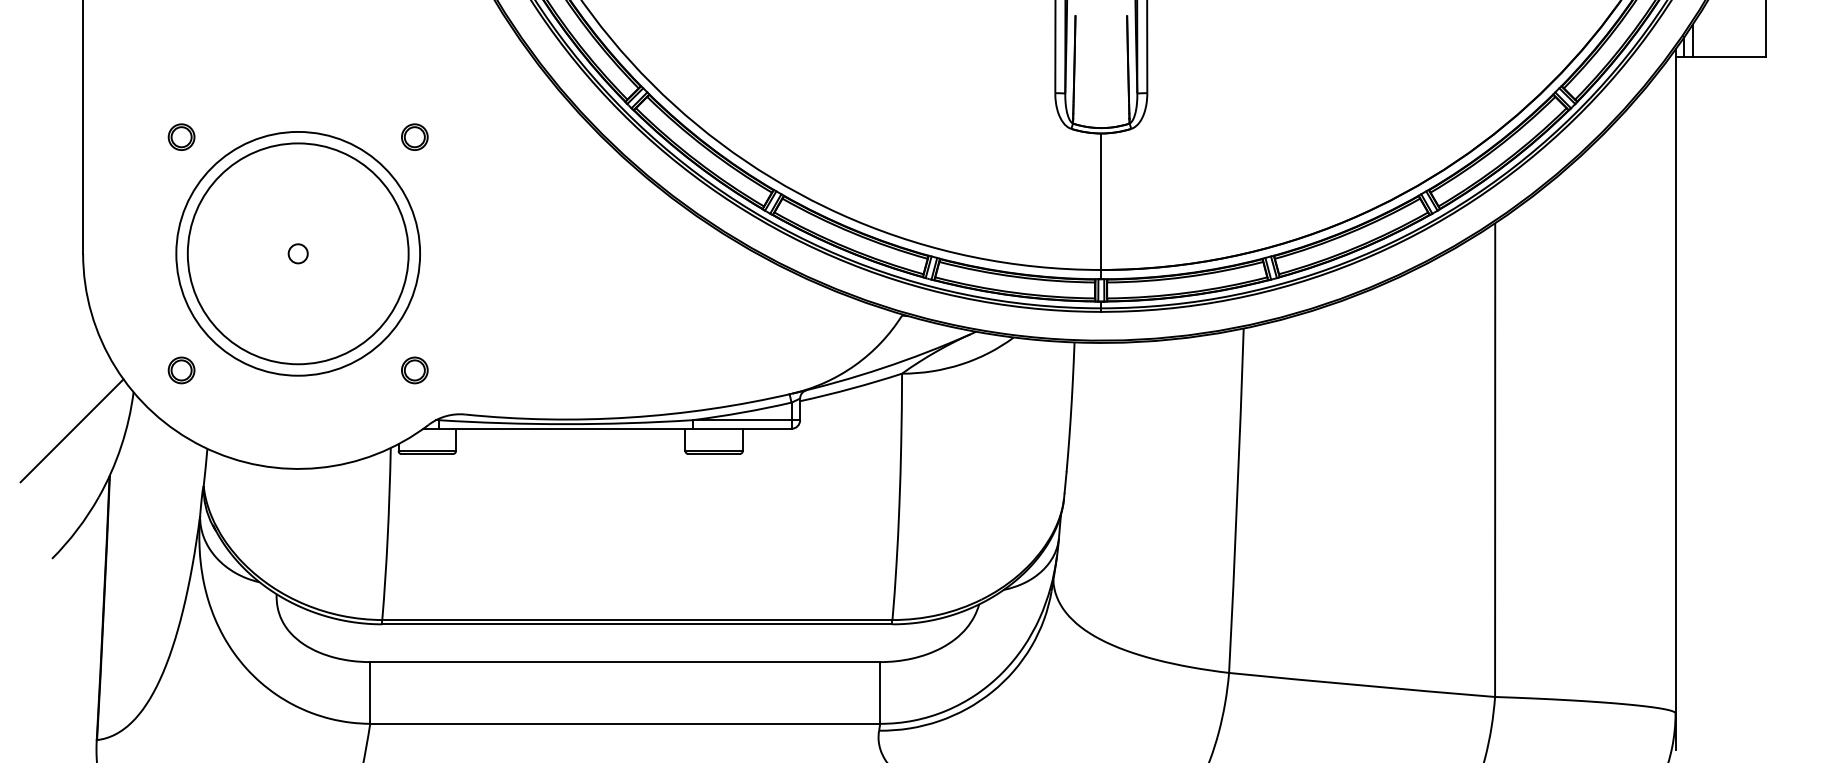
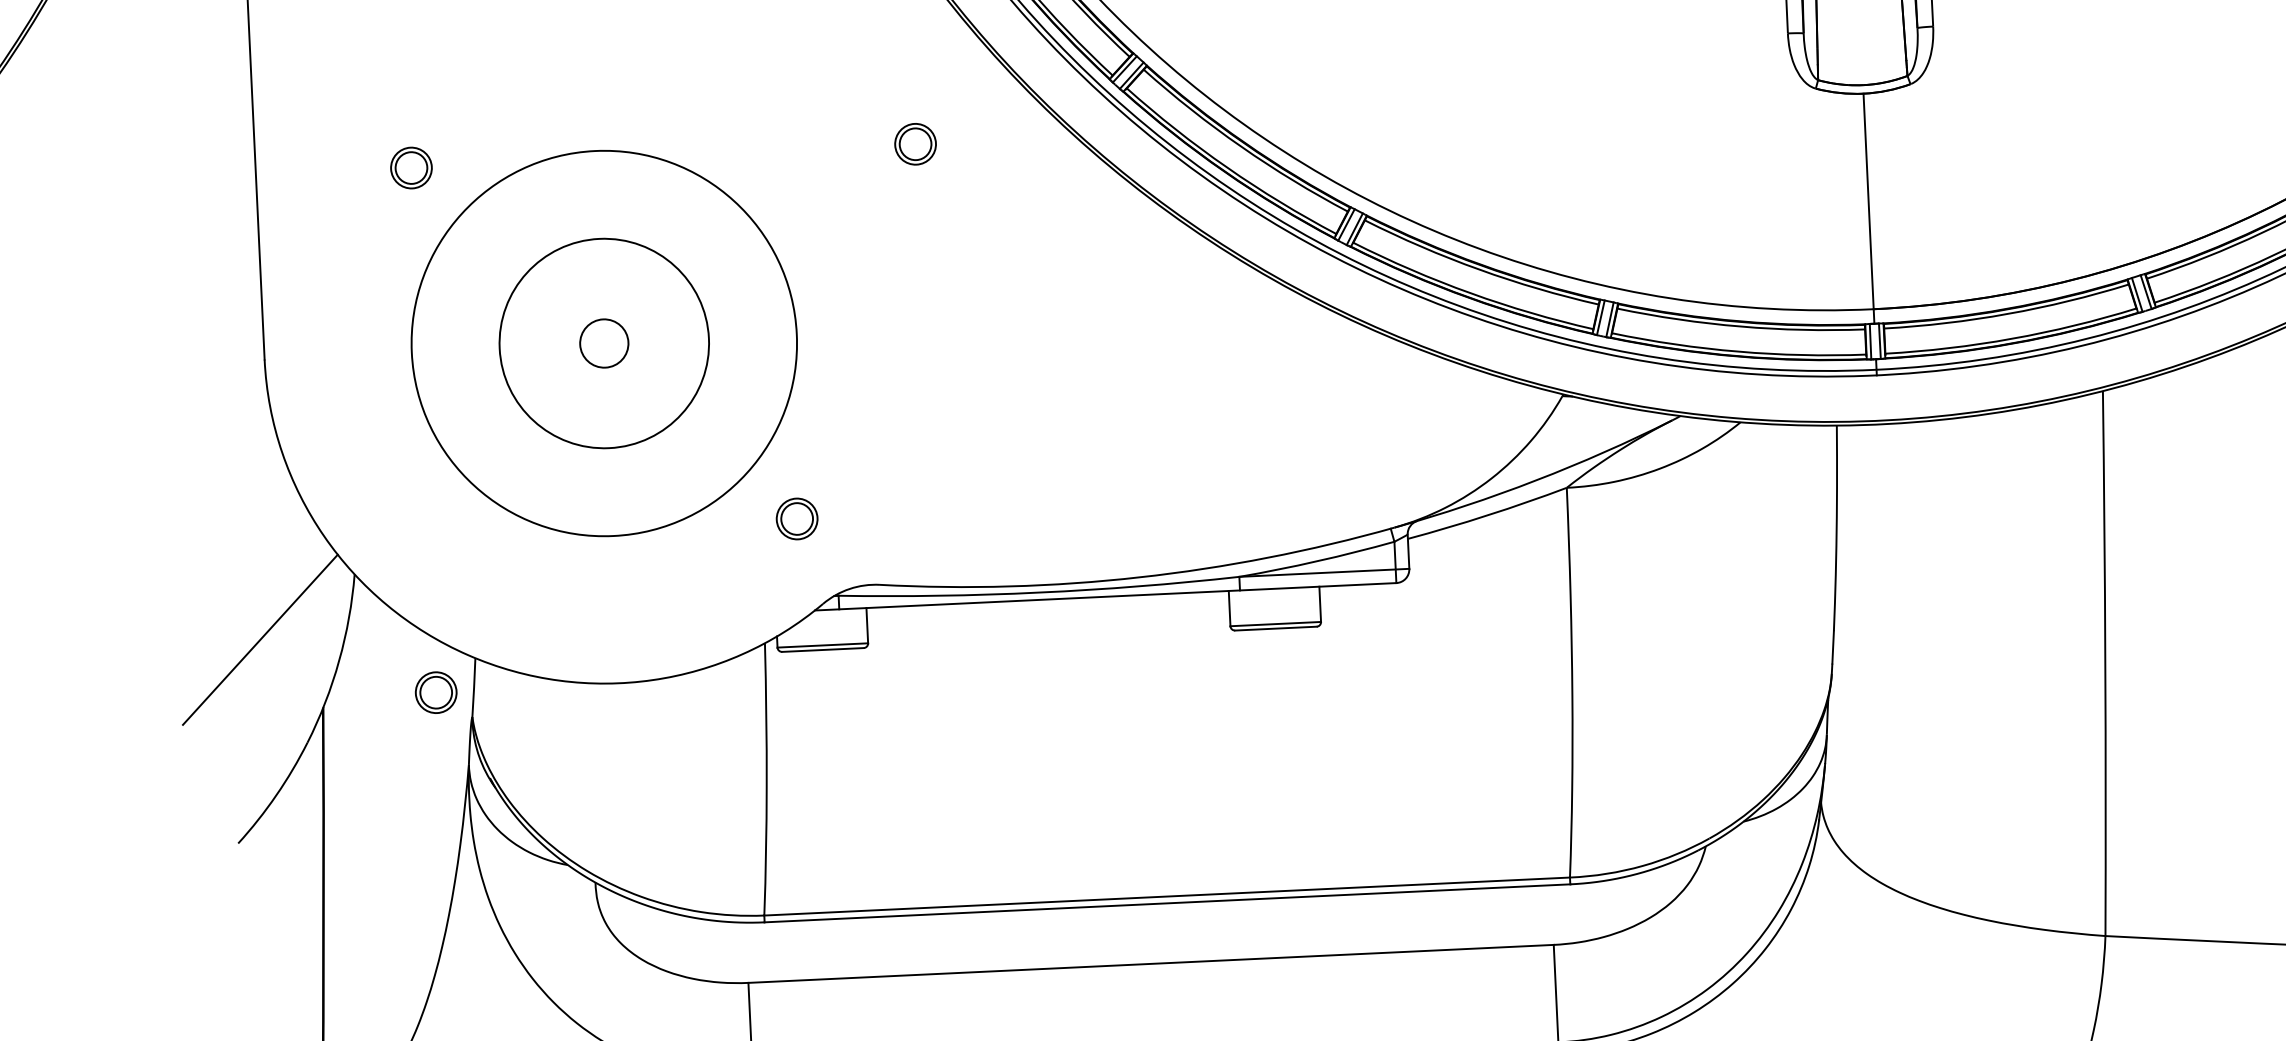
part: (414, 136) -> (914, 143), moved
circle: (297, 253) -> (603, 343), size x0.6
circle: (297, 253) -> (603, 343), size x1.6
part: (181, 370) -> (436, 692), moved

